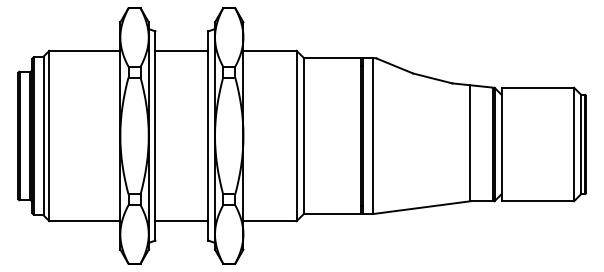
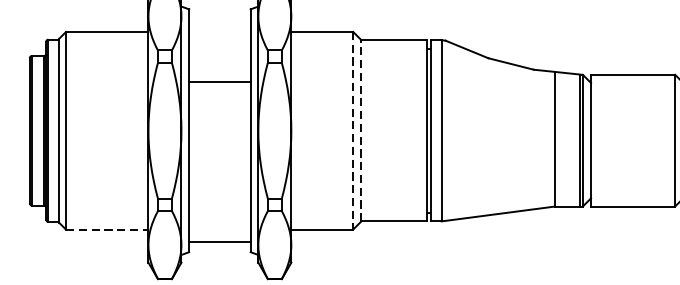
line: (181, 50) -> (219, 81), moved
line: (303, 135) -> (361, 130), solid -> dashed
line: (296, 136) -> (352, 131), solid -> dashed
line: (85, 221) -> (108, 230), solid -> dashed
line: (181, 221) -> (219, 242), moved

